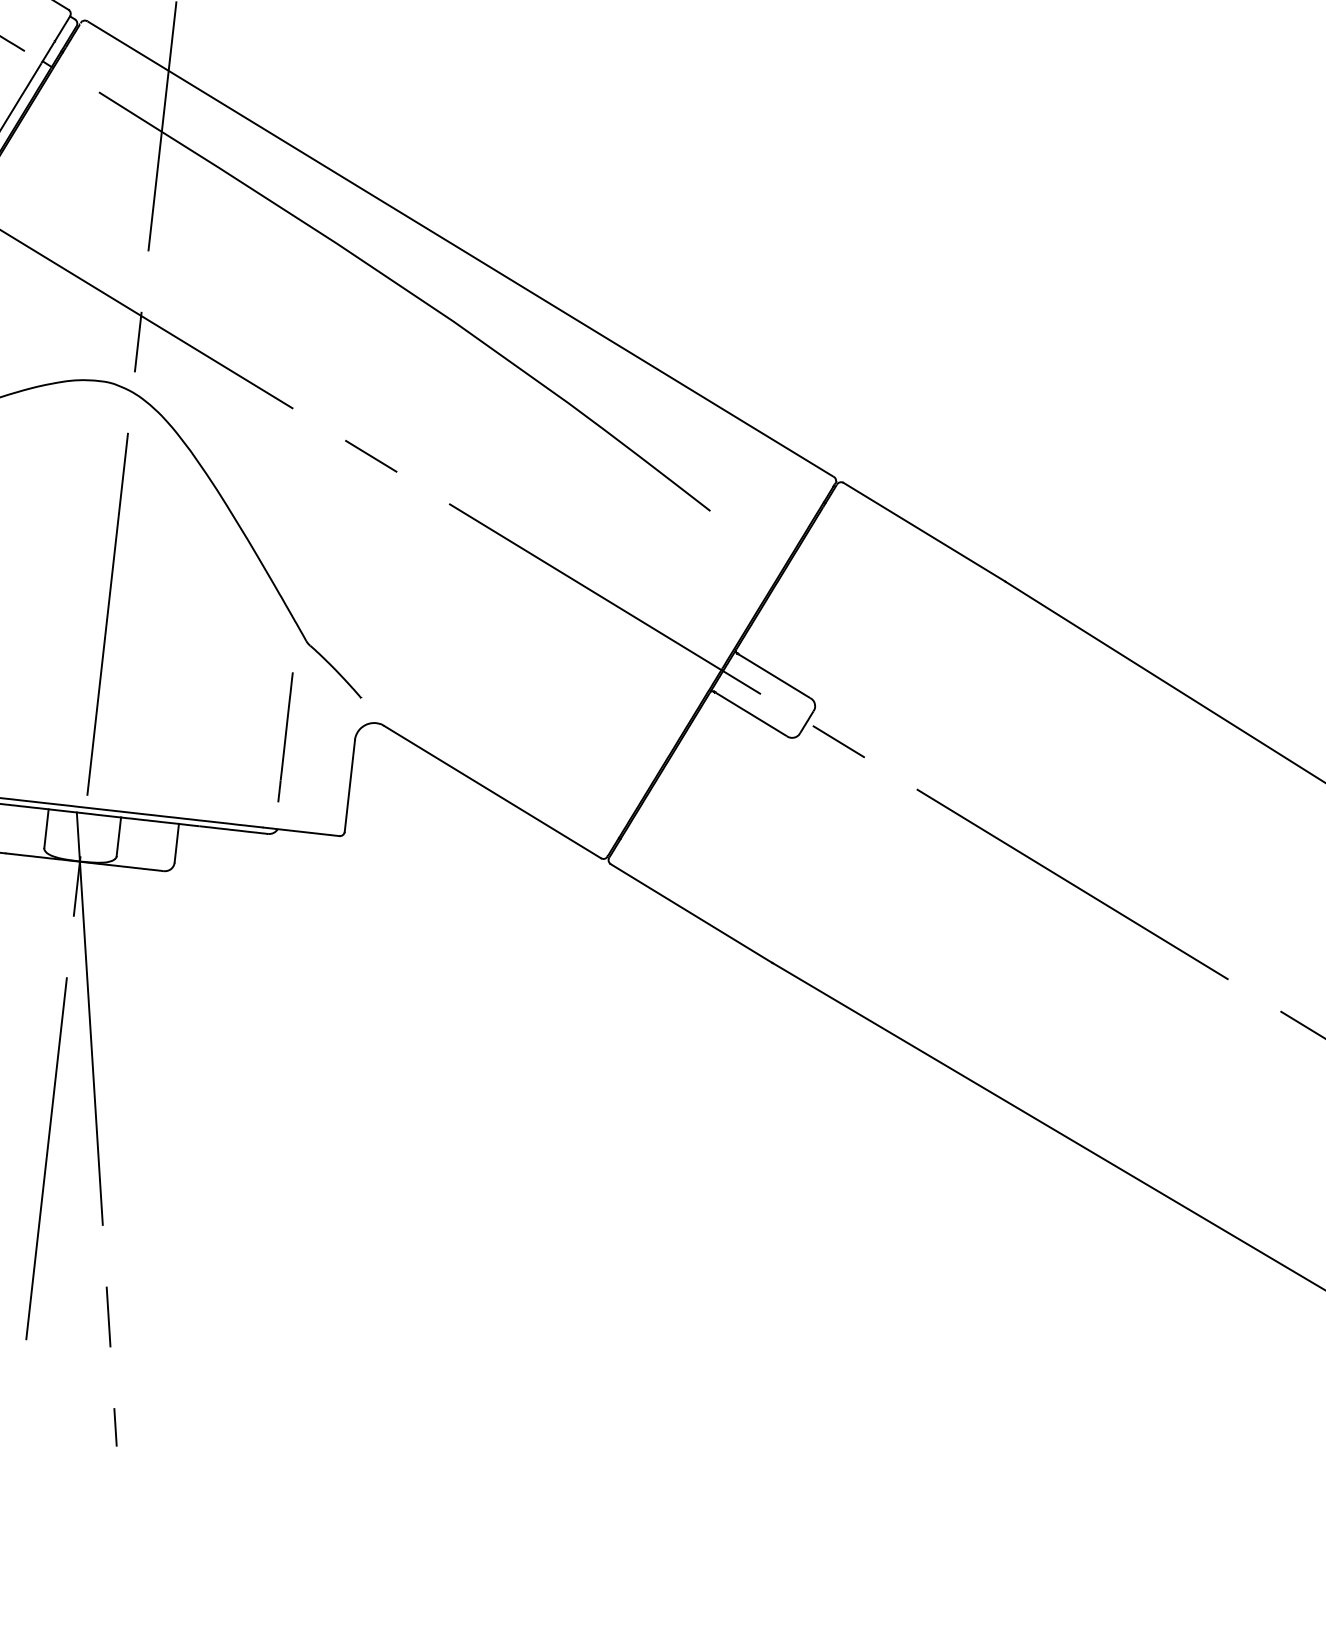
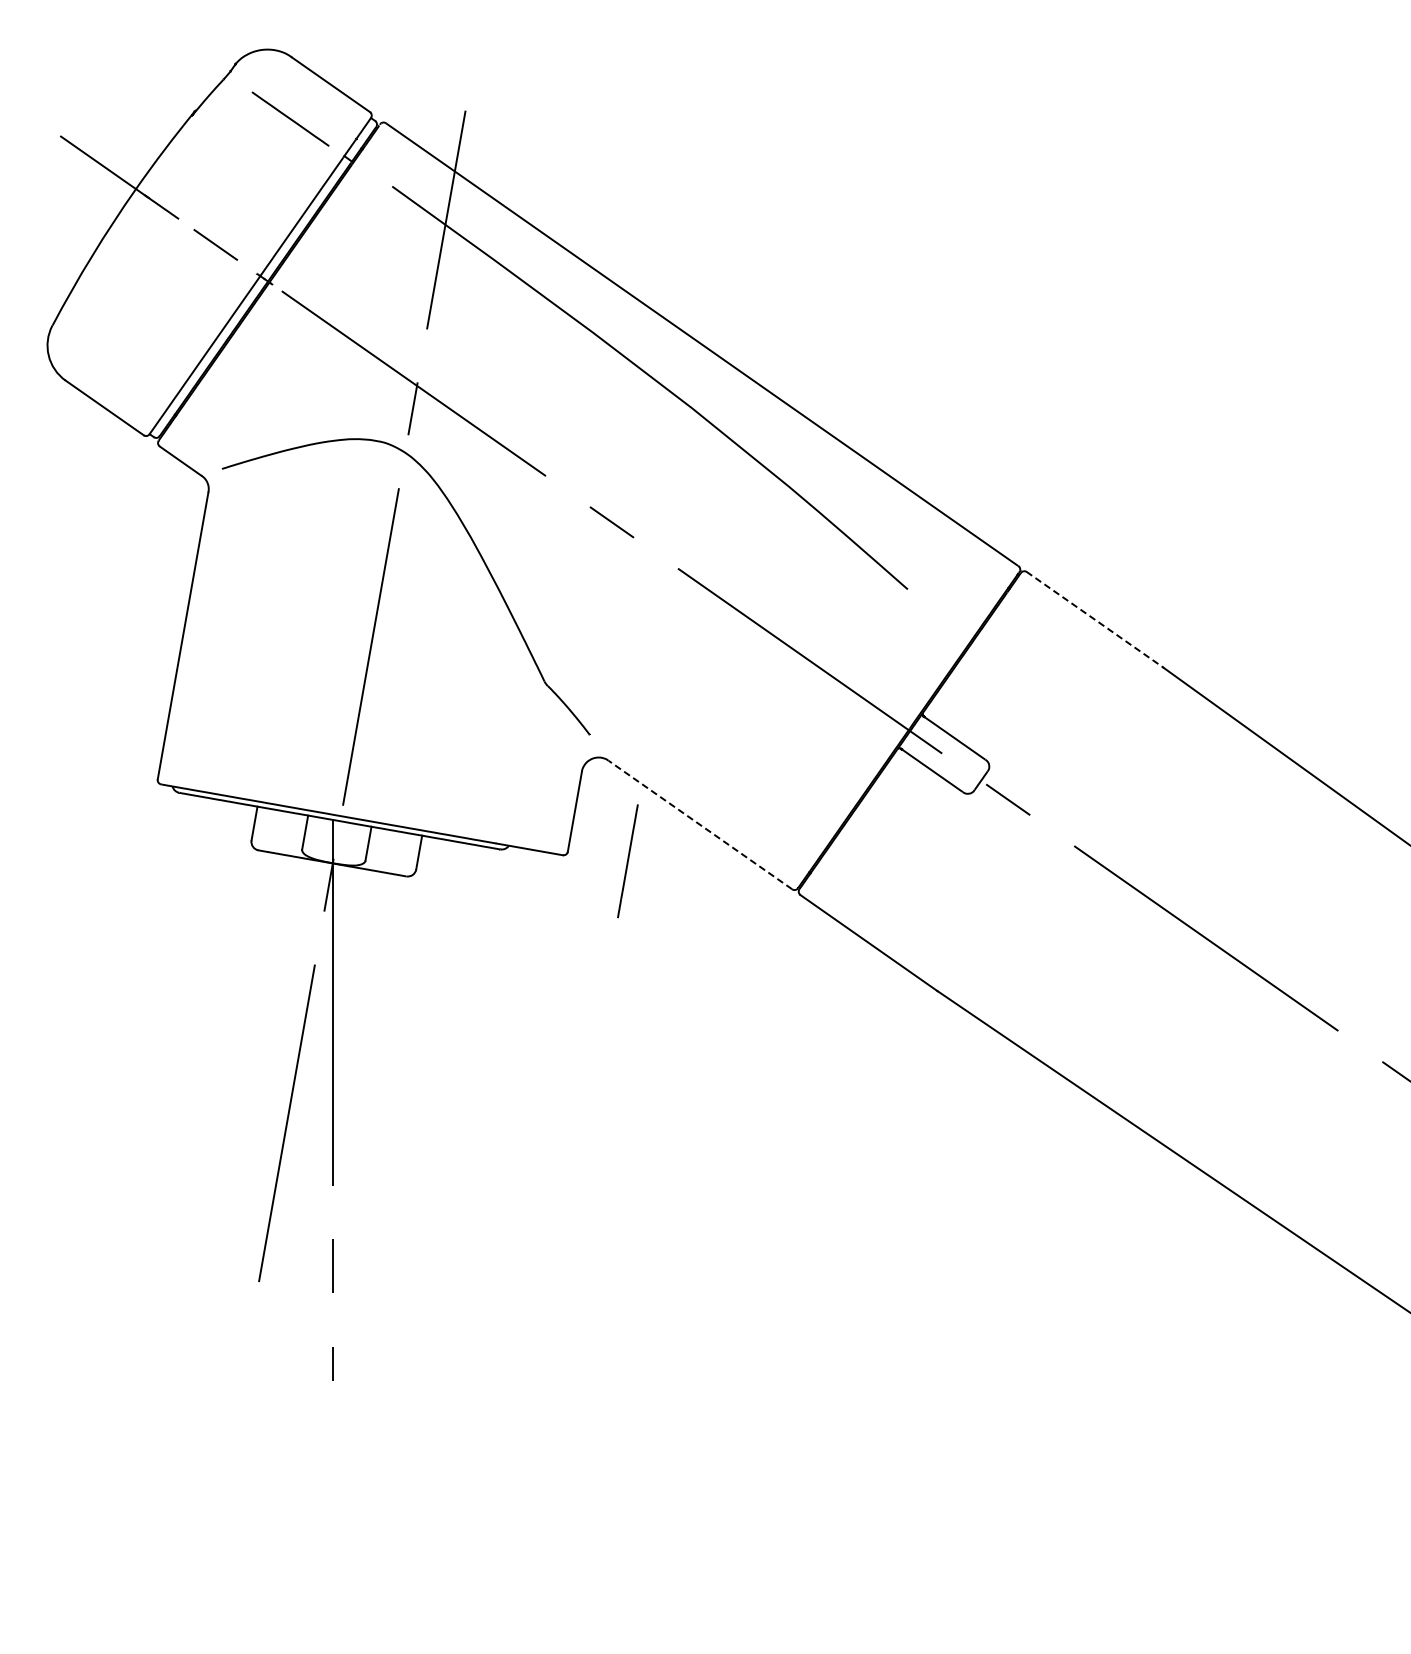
line: (924, 532) -> (1095, 620), solid -> dashed
line: (285, 737) -> (627, 861), moved
line: (492, 792) -> (700, 825), solid -> dashed

